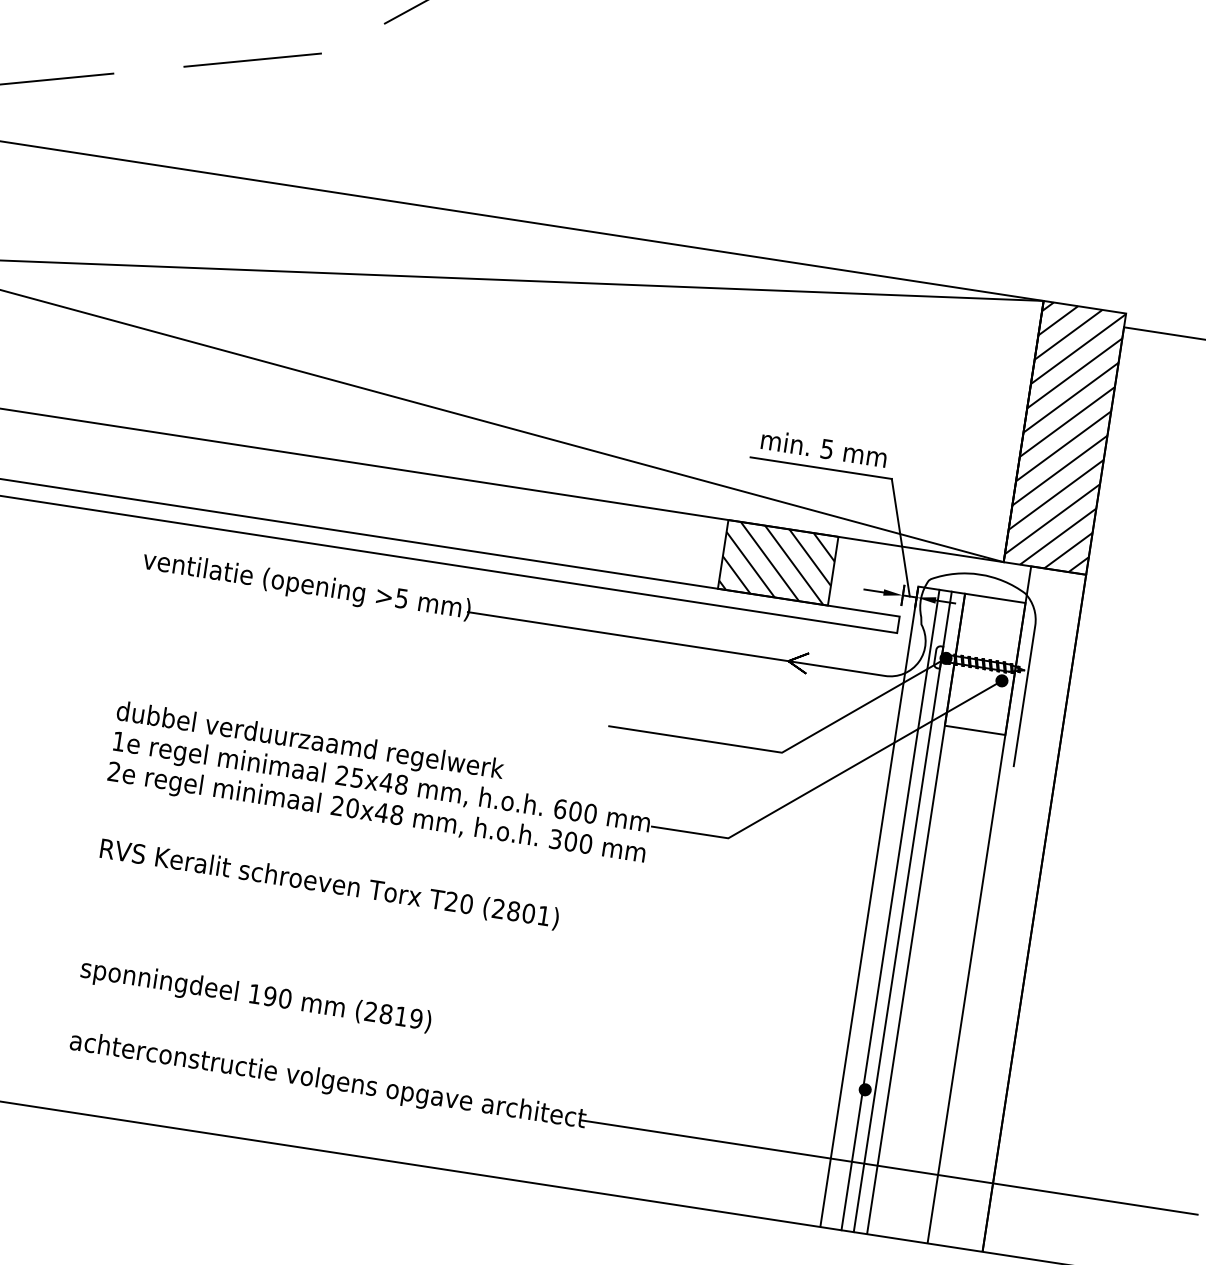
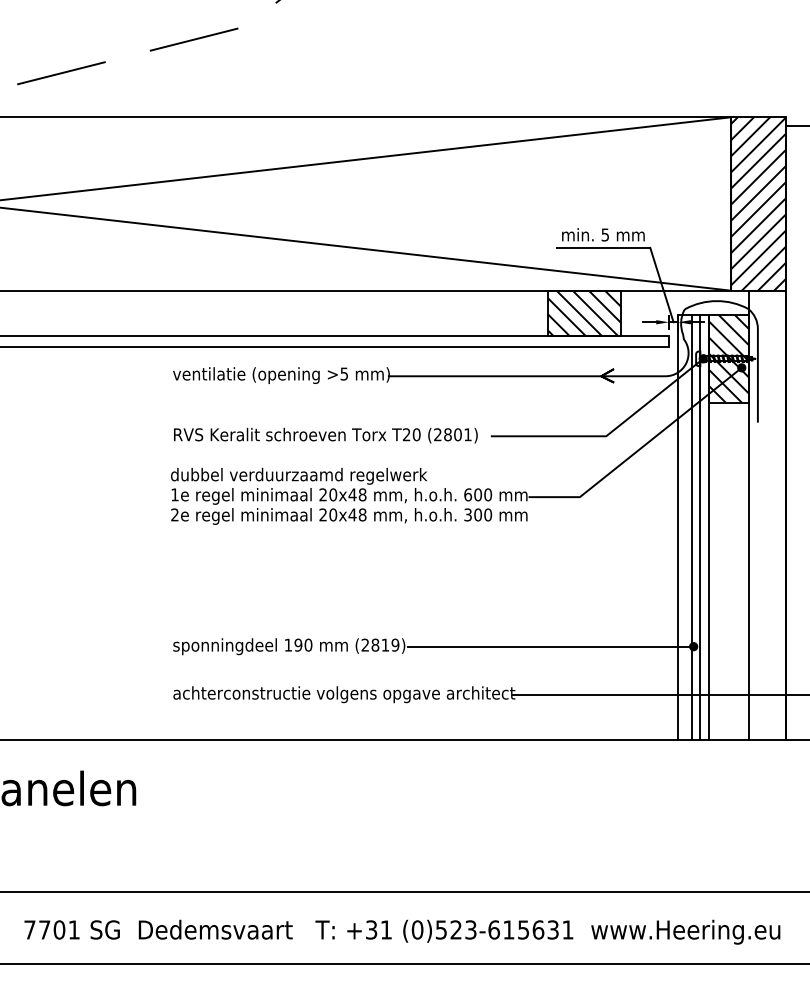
hatch: (985, 663) -> (729, 358), added
text: (357, 777) -> (333, 494), 25x48 -> 20x48
text: (329, 884) -> (325, 435), moved
line: (649, 1056) -> (550, 646), added

